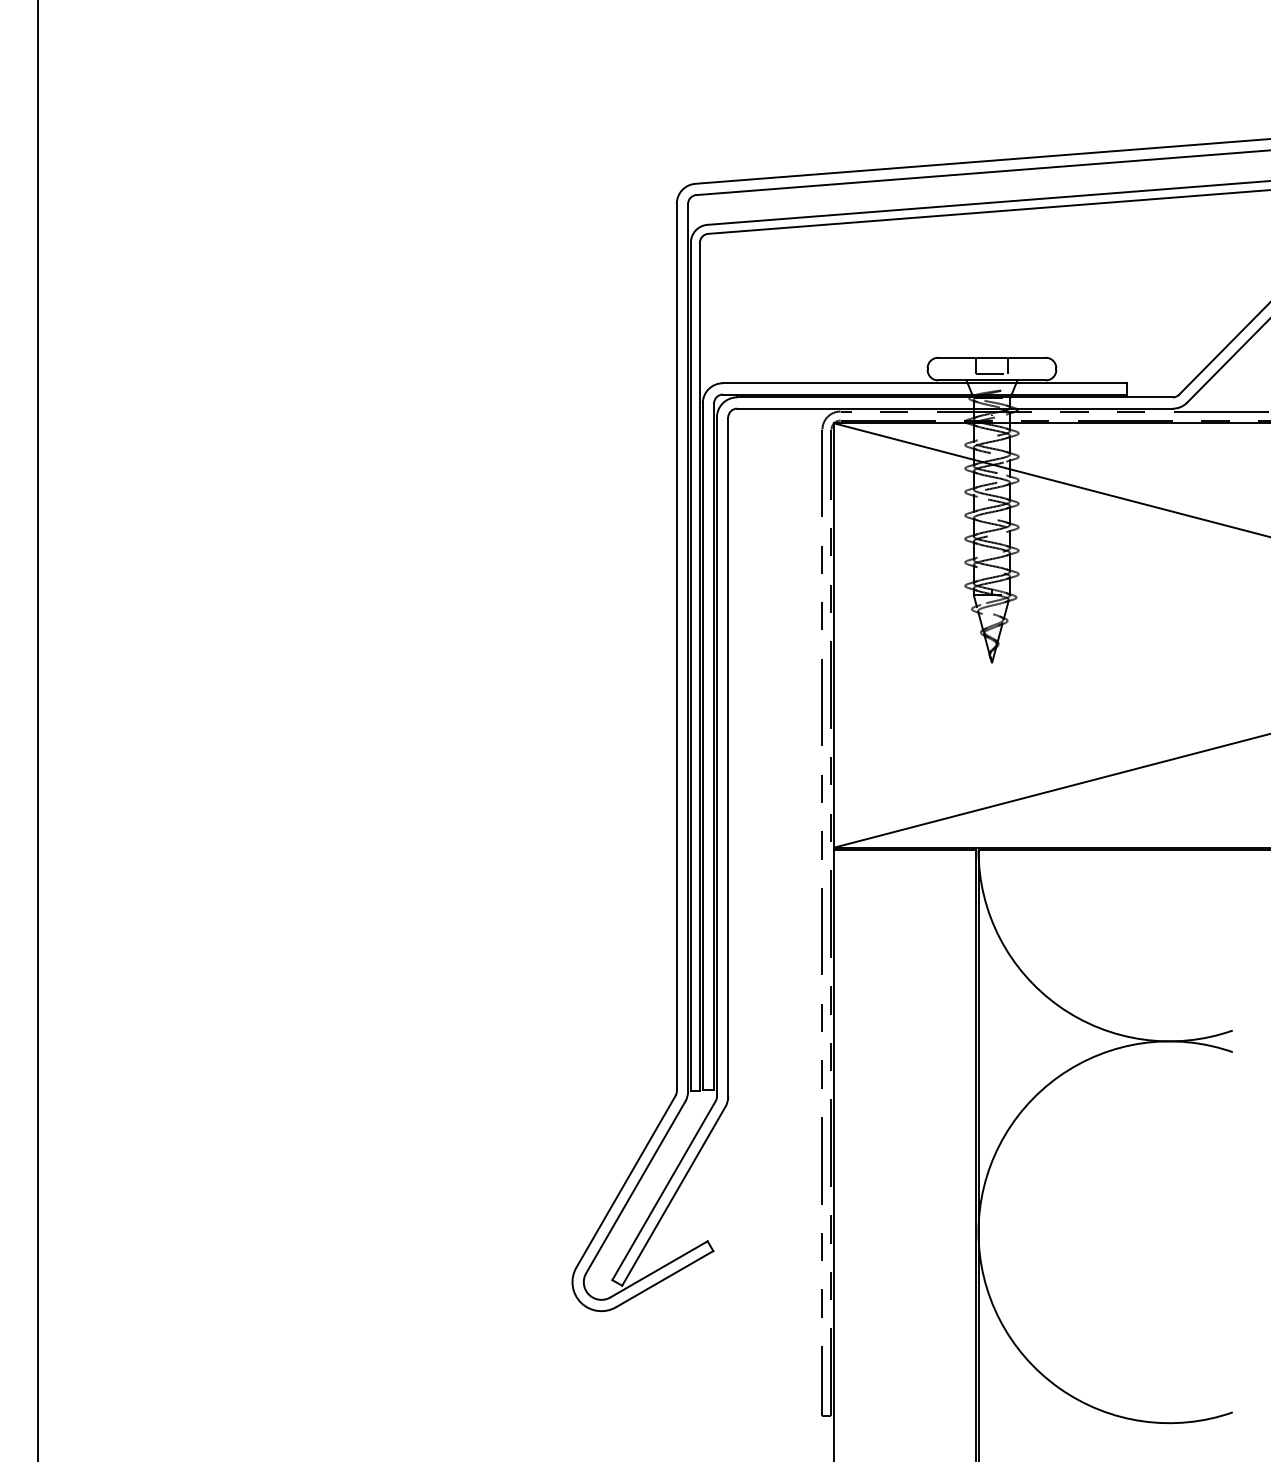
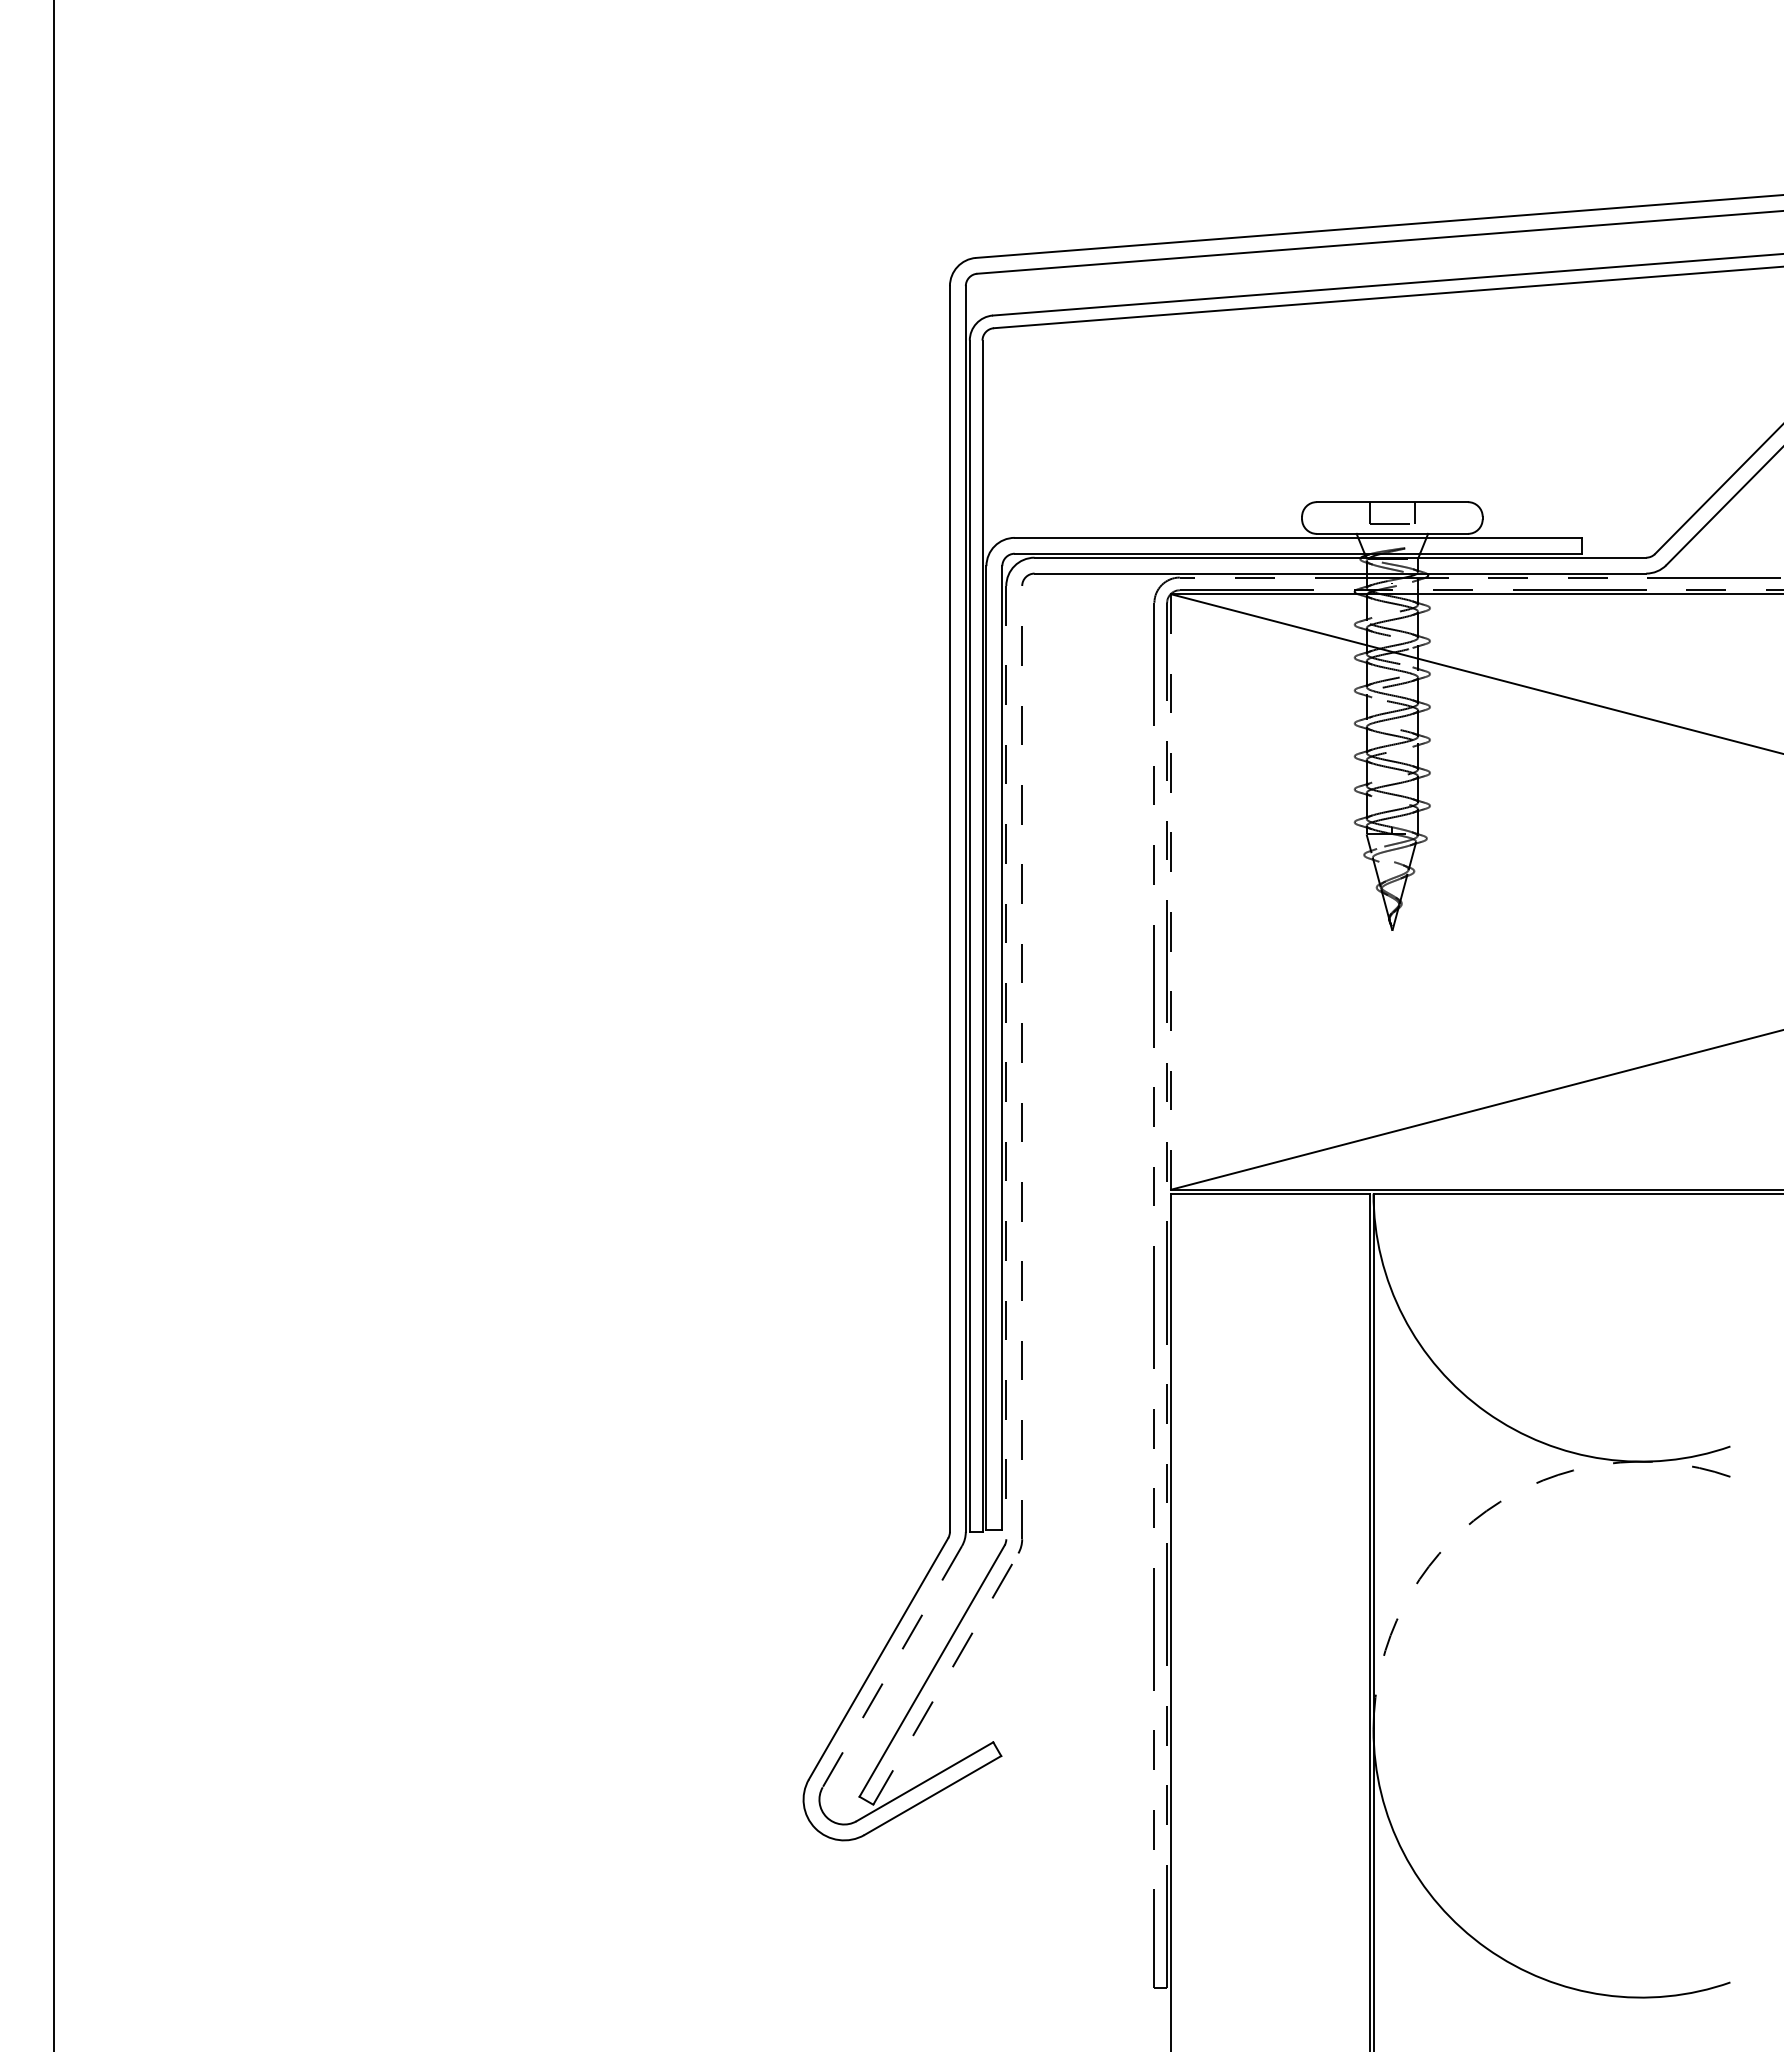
line: (834, 635) -> (1171, 891), solid -> dashed
line: (717, 757) -> (1006, 1062), solid -> dashed
line: (728, 757) -> (1022, 1062), solid -> dashed
arc: (1059, 1076) -> (1486, 1510), solid -> dashed
line: (635, 1188) -> (892, 1667), solid -> dashed
line: (674, 1195) -> (946, 1678), solid -> dashed

